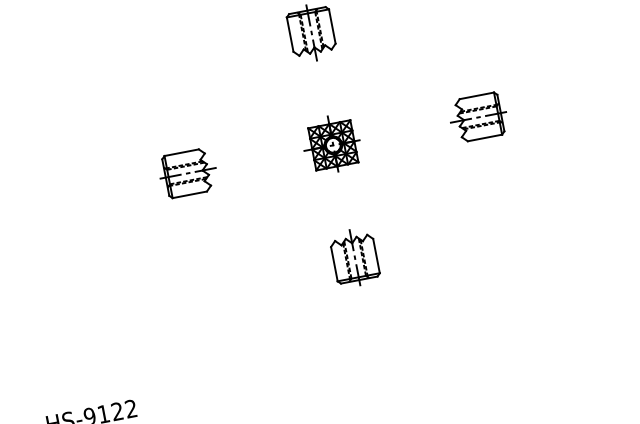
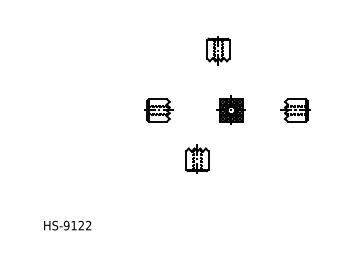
part: (331, 143) -> (230, 109), moved
part: (186, 173) -> (158, 110), moved
part: (354, 256) -> (197, 158), moved

